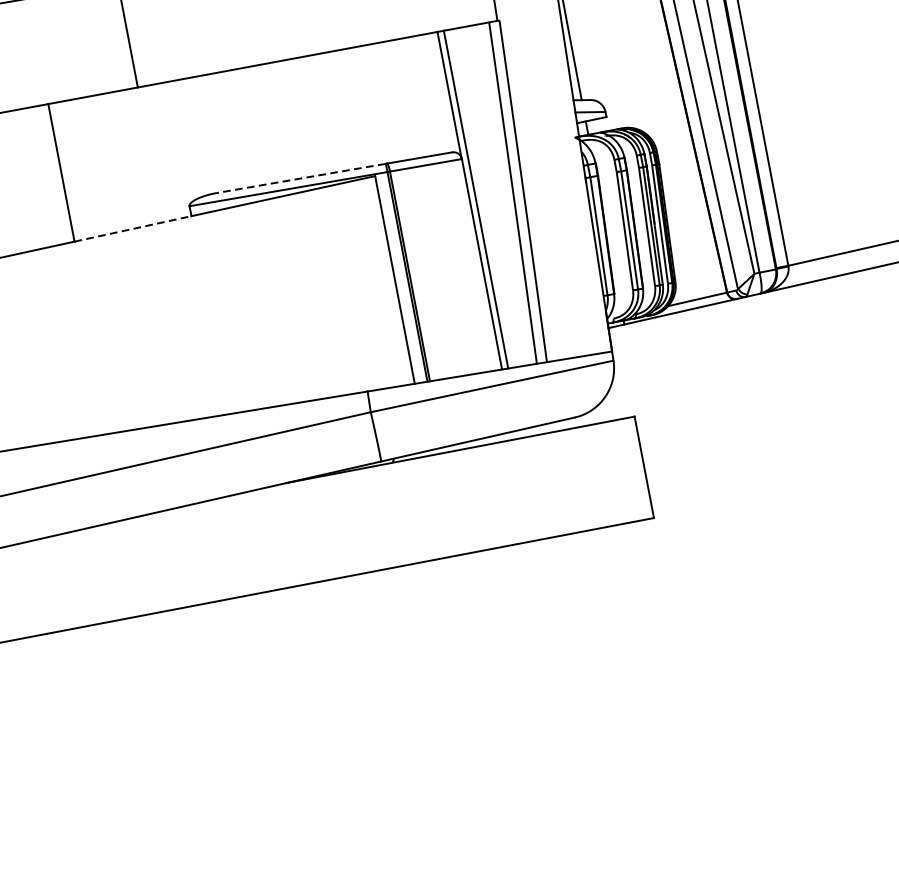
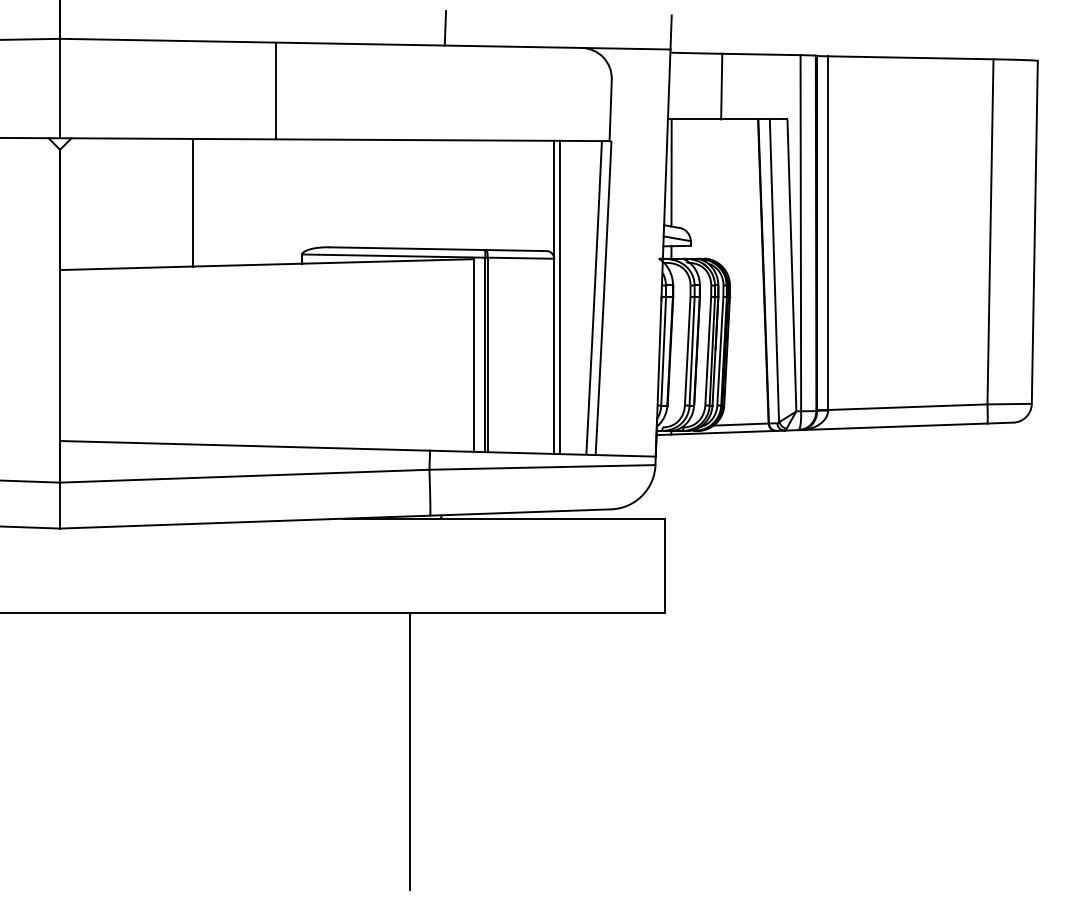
line: (300, 178) -> (406, 248), dashed -> solid
line: (132, 229) -> (247, 265), dashed -> solid
line: (408, 718) -> (410, 750), added

